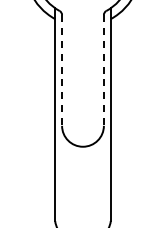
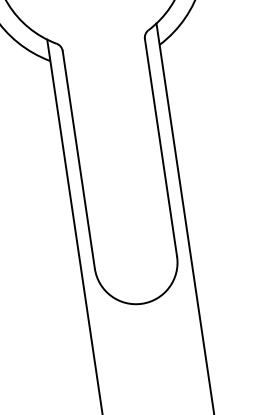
line: (62, 70) -> (79, 159), dashed -> solid
line: (103, 70) -> (160, 147), dashed -> solid

